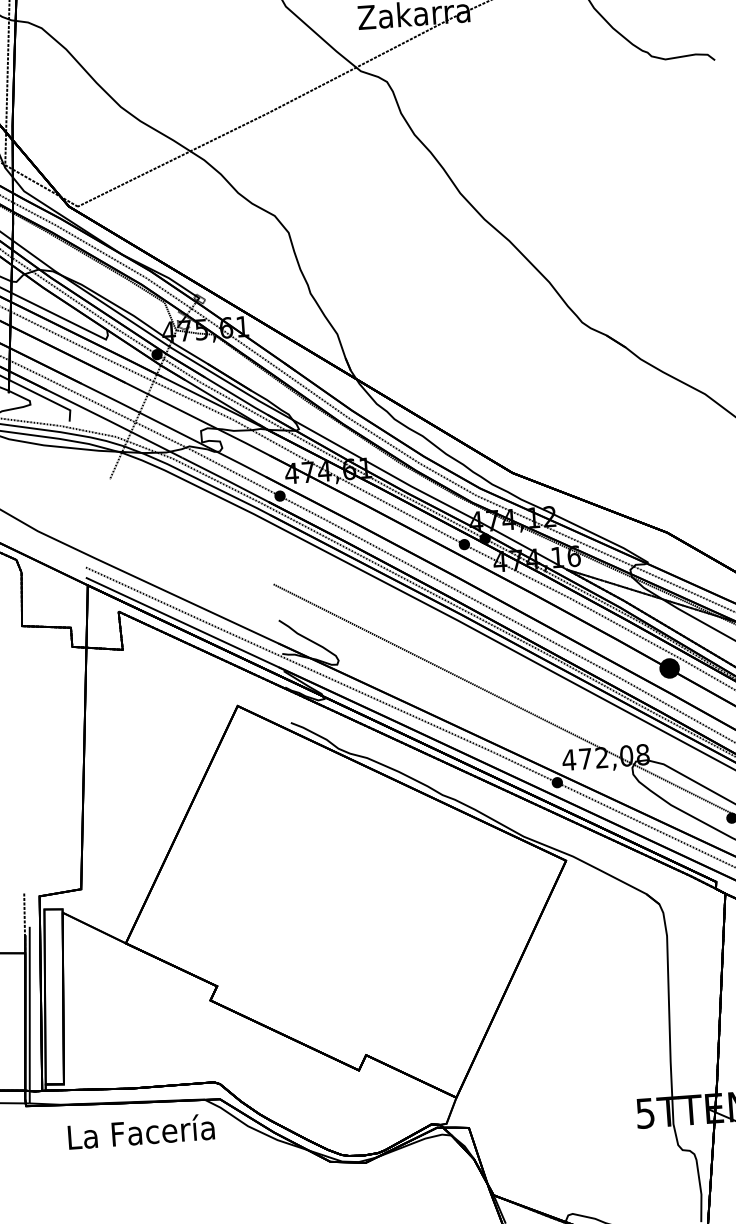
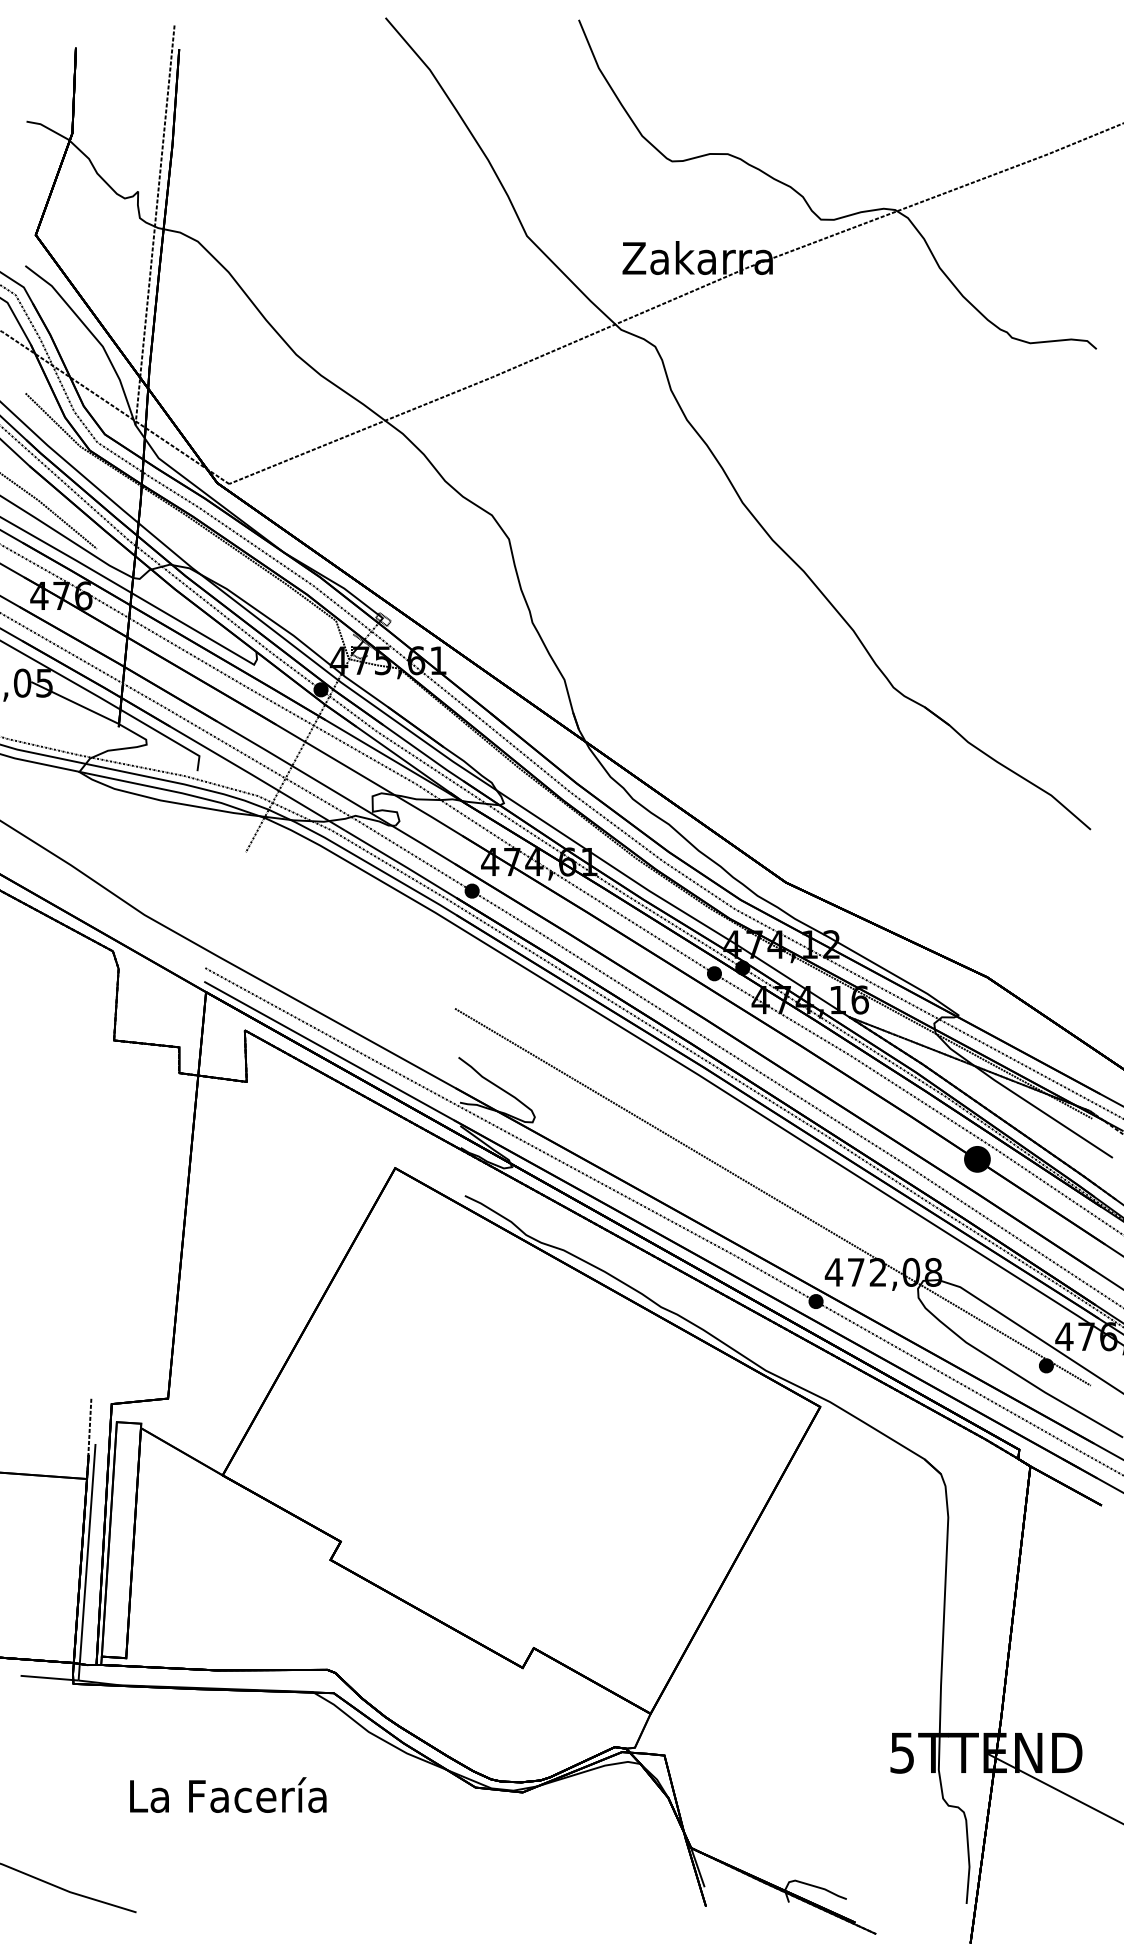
text: (141, 1131) -> (228, 1794), moved

